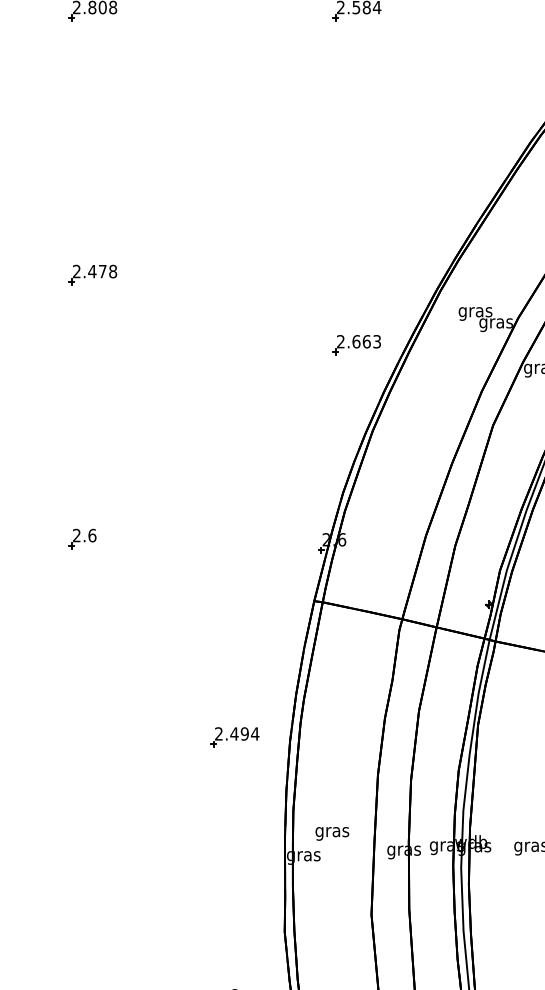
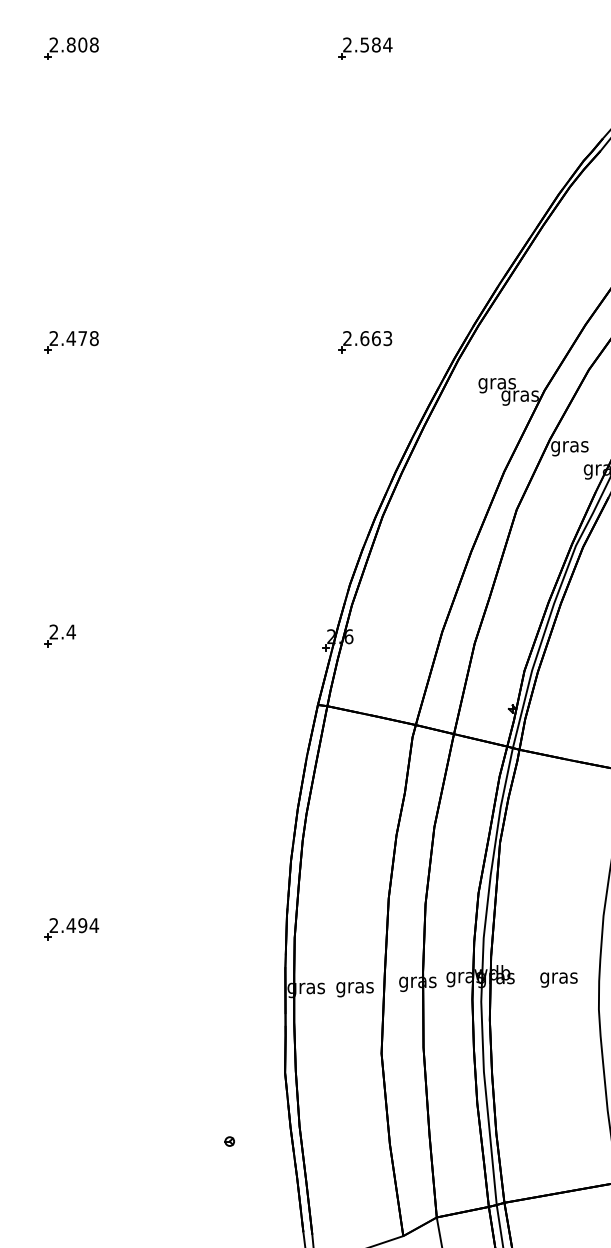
part: (357, 345) -> (365, 342), moved
text: (91, 535) -> (70, 631), 2.6 -> 2.4
part: (234, 737) -> (71, 929), moved
text: (331, 833) -> (354, 989), moved

